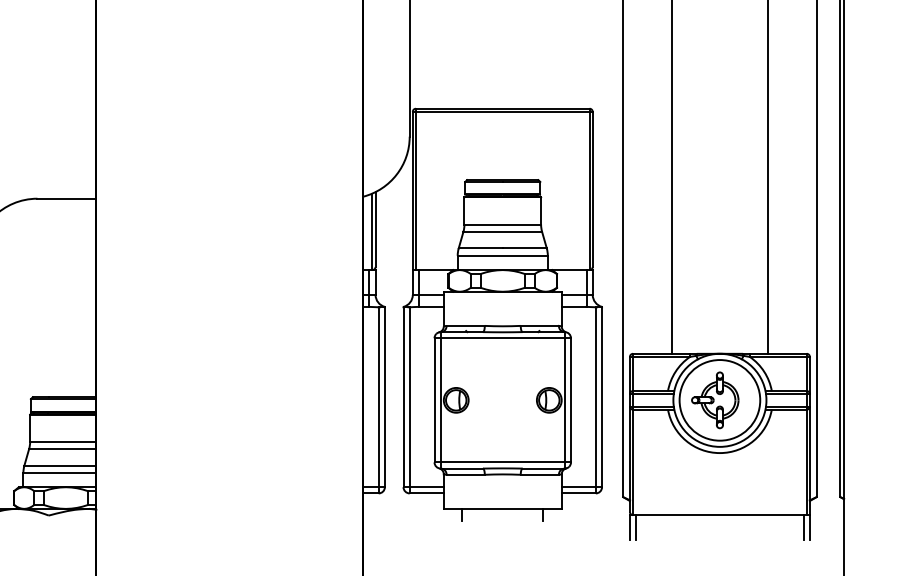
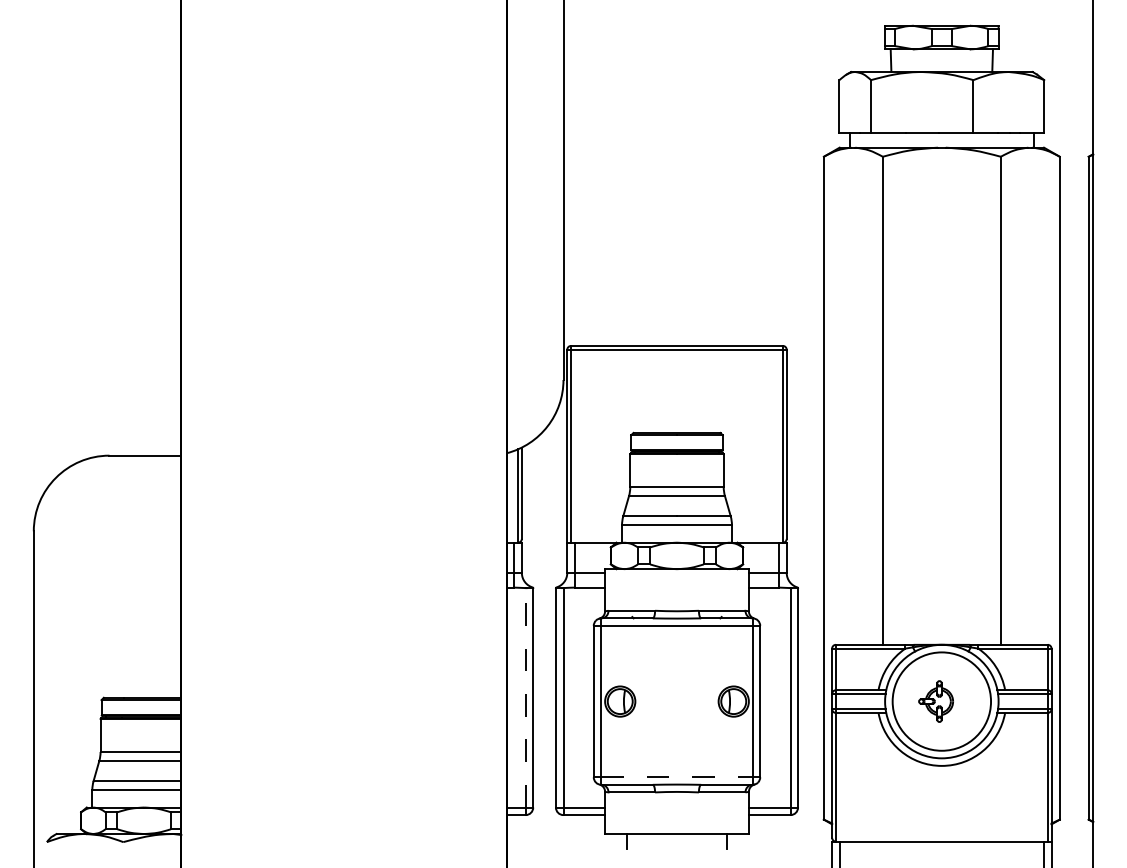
line: (378, 396) -> (525, 697), solid -> dashed
part: (714, 400) -> (935, 701), size x0.6
line: (503, 462) -> (677, 777), solid -> dashed

